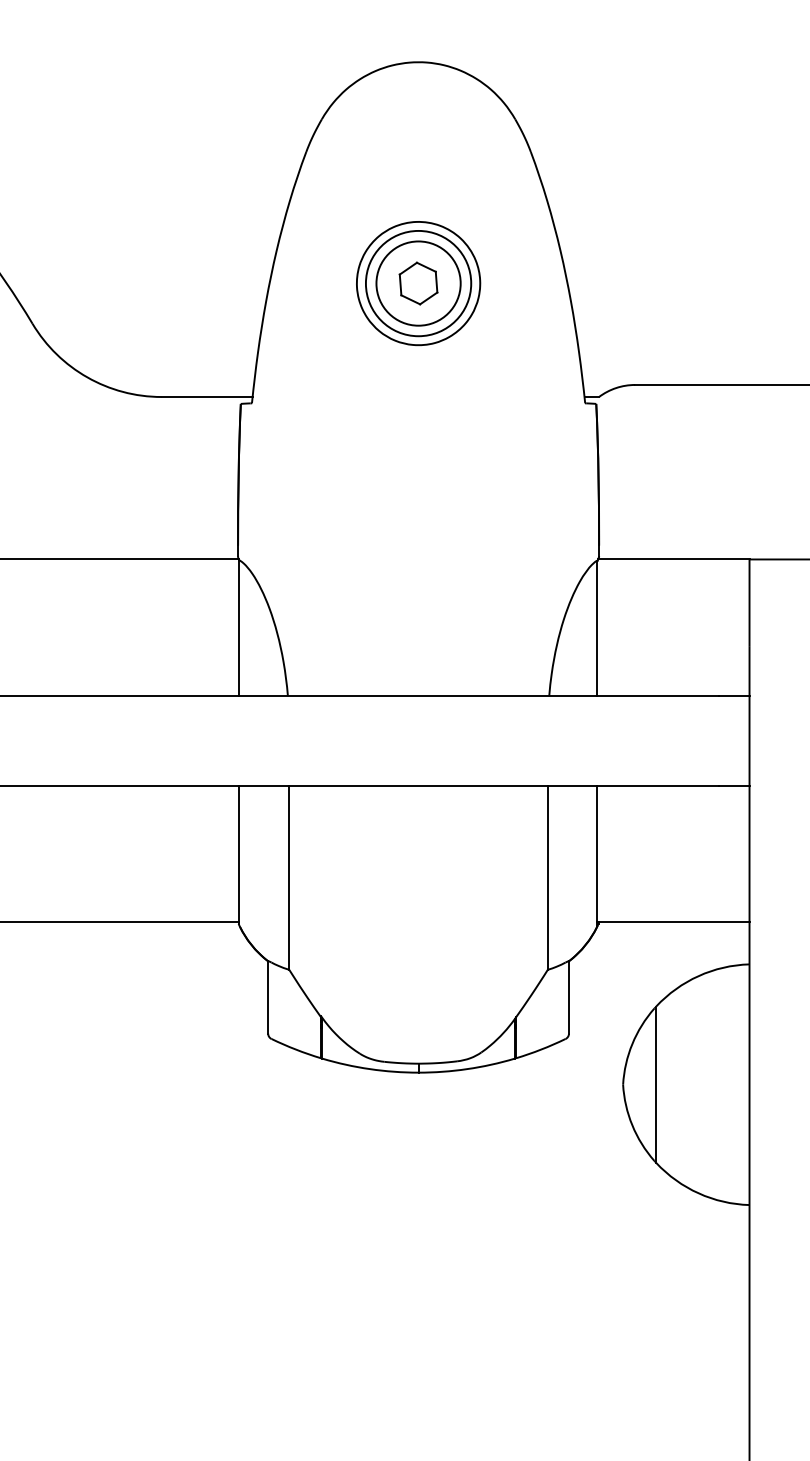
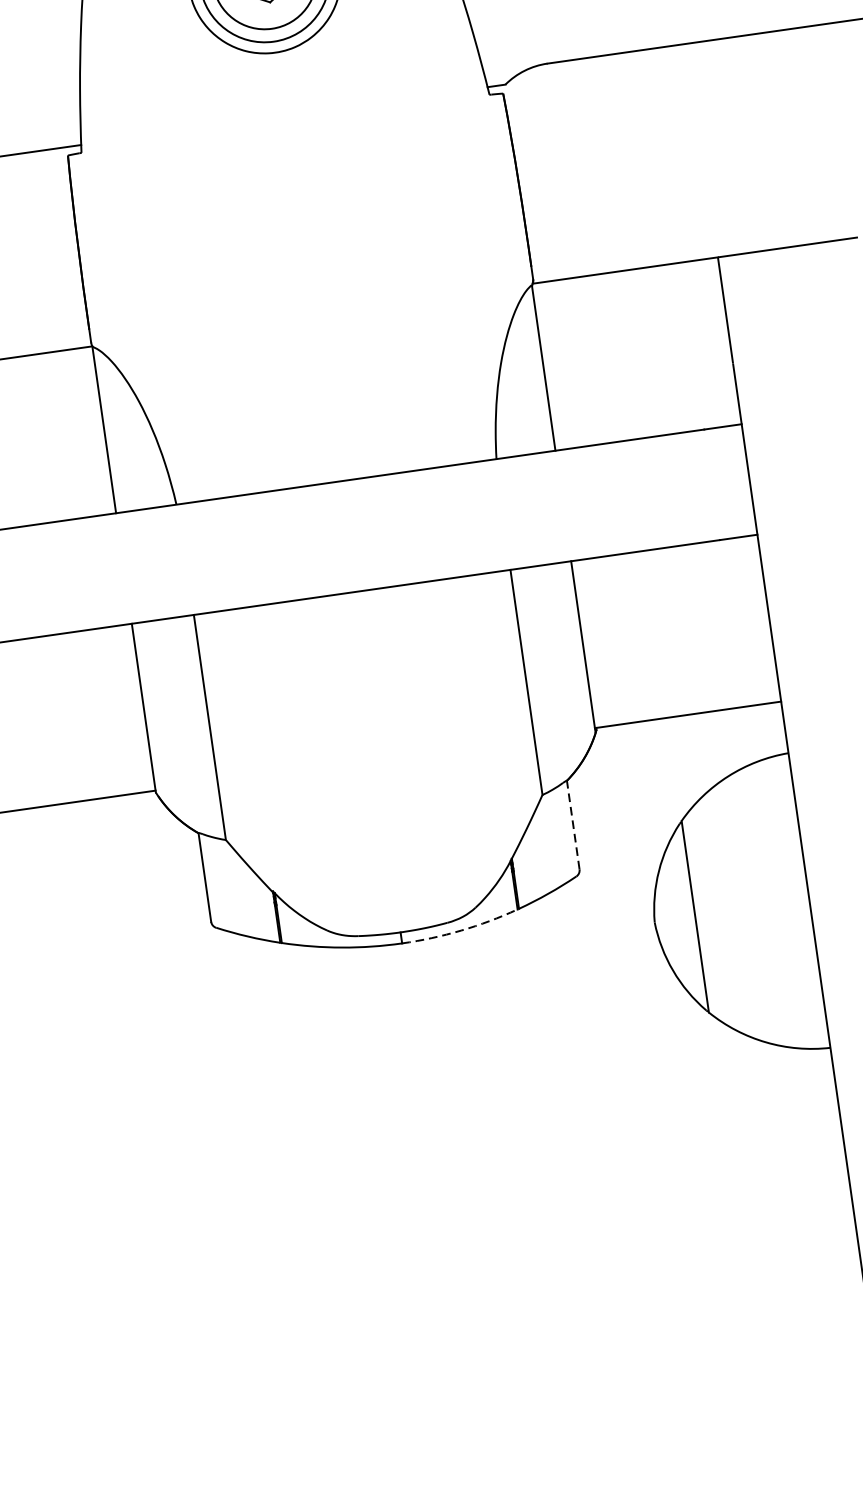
line: (569, 997) -> (573, 825), solid -> dashed
arc: (467, 1069) -> (461, 931), solid -> dashed

